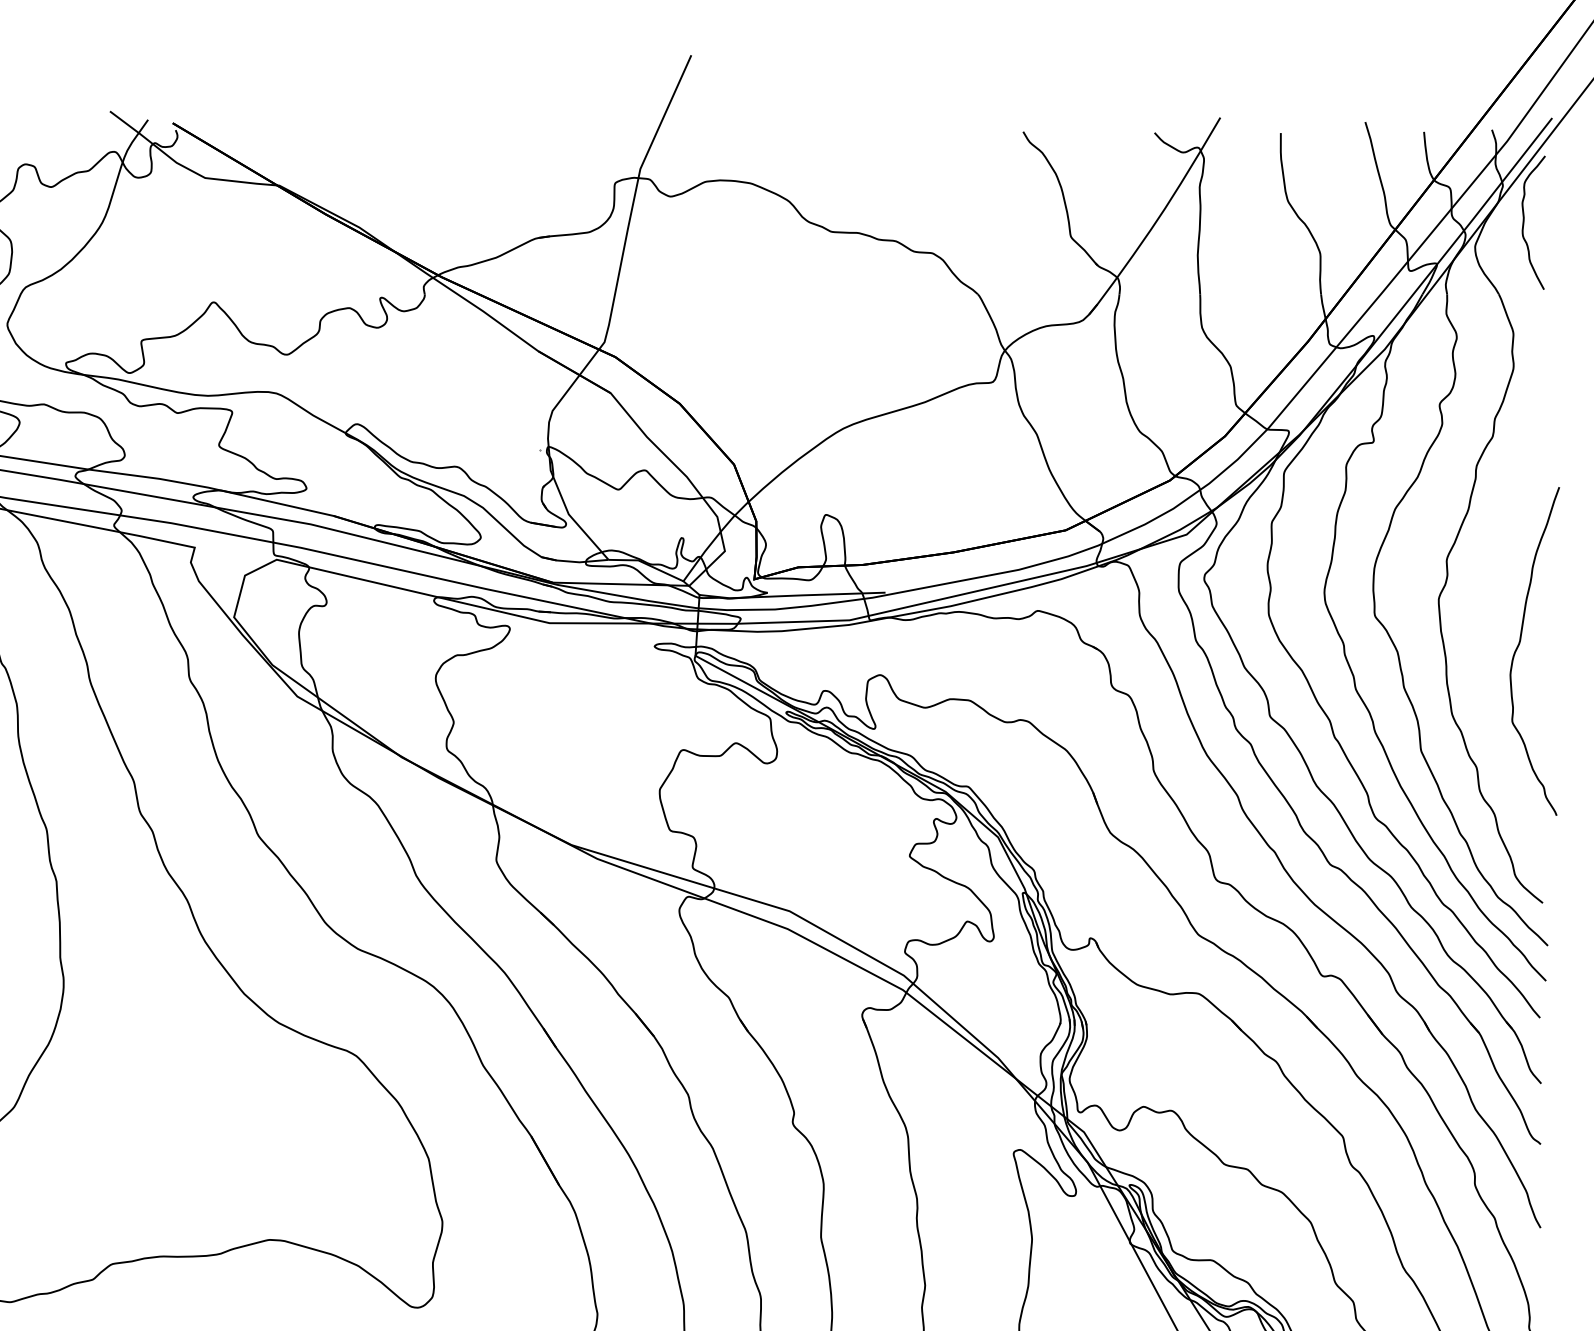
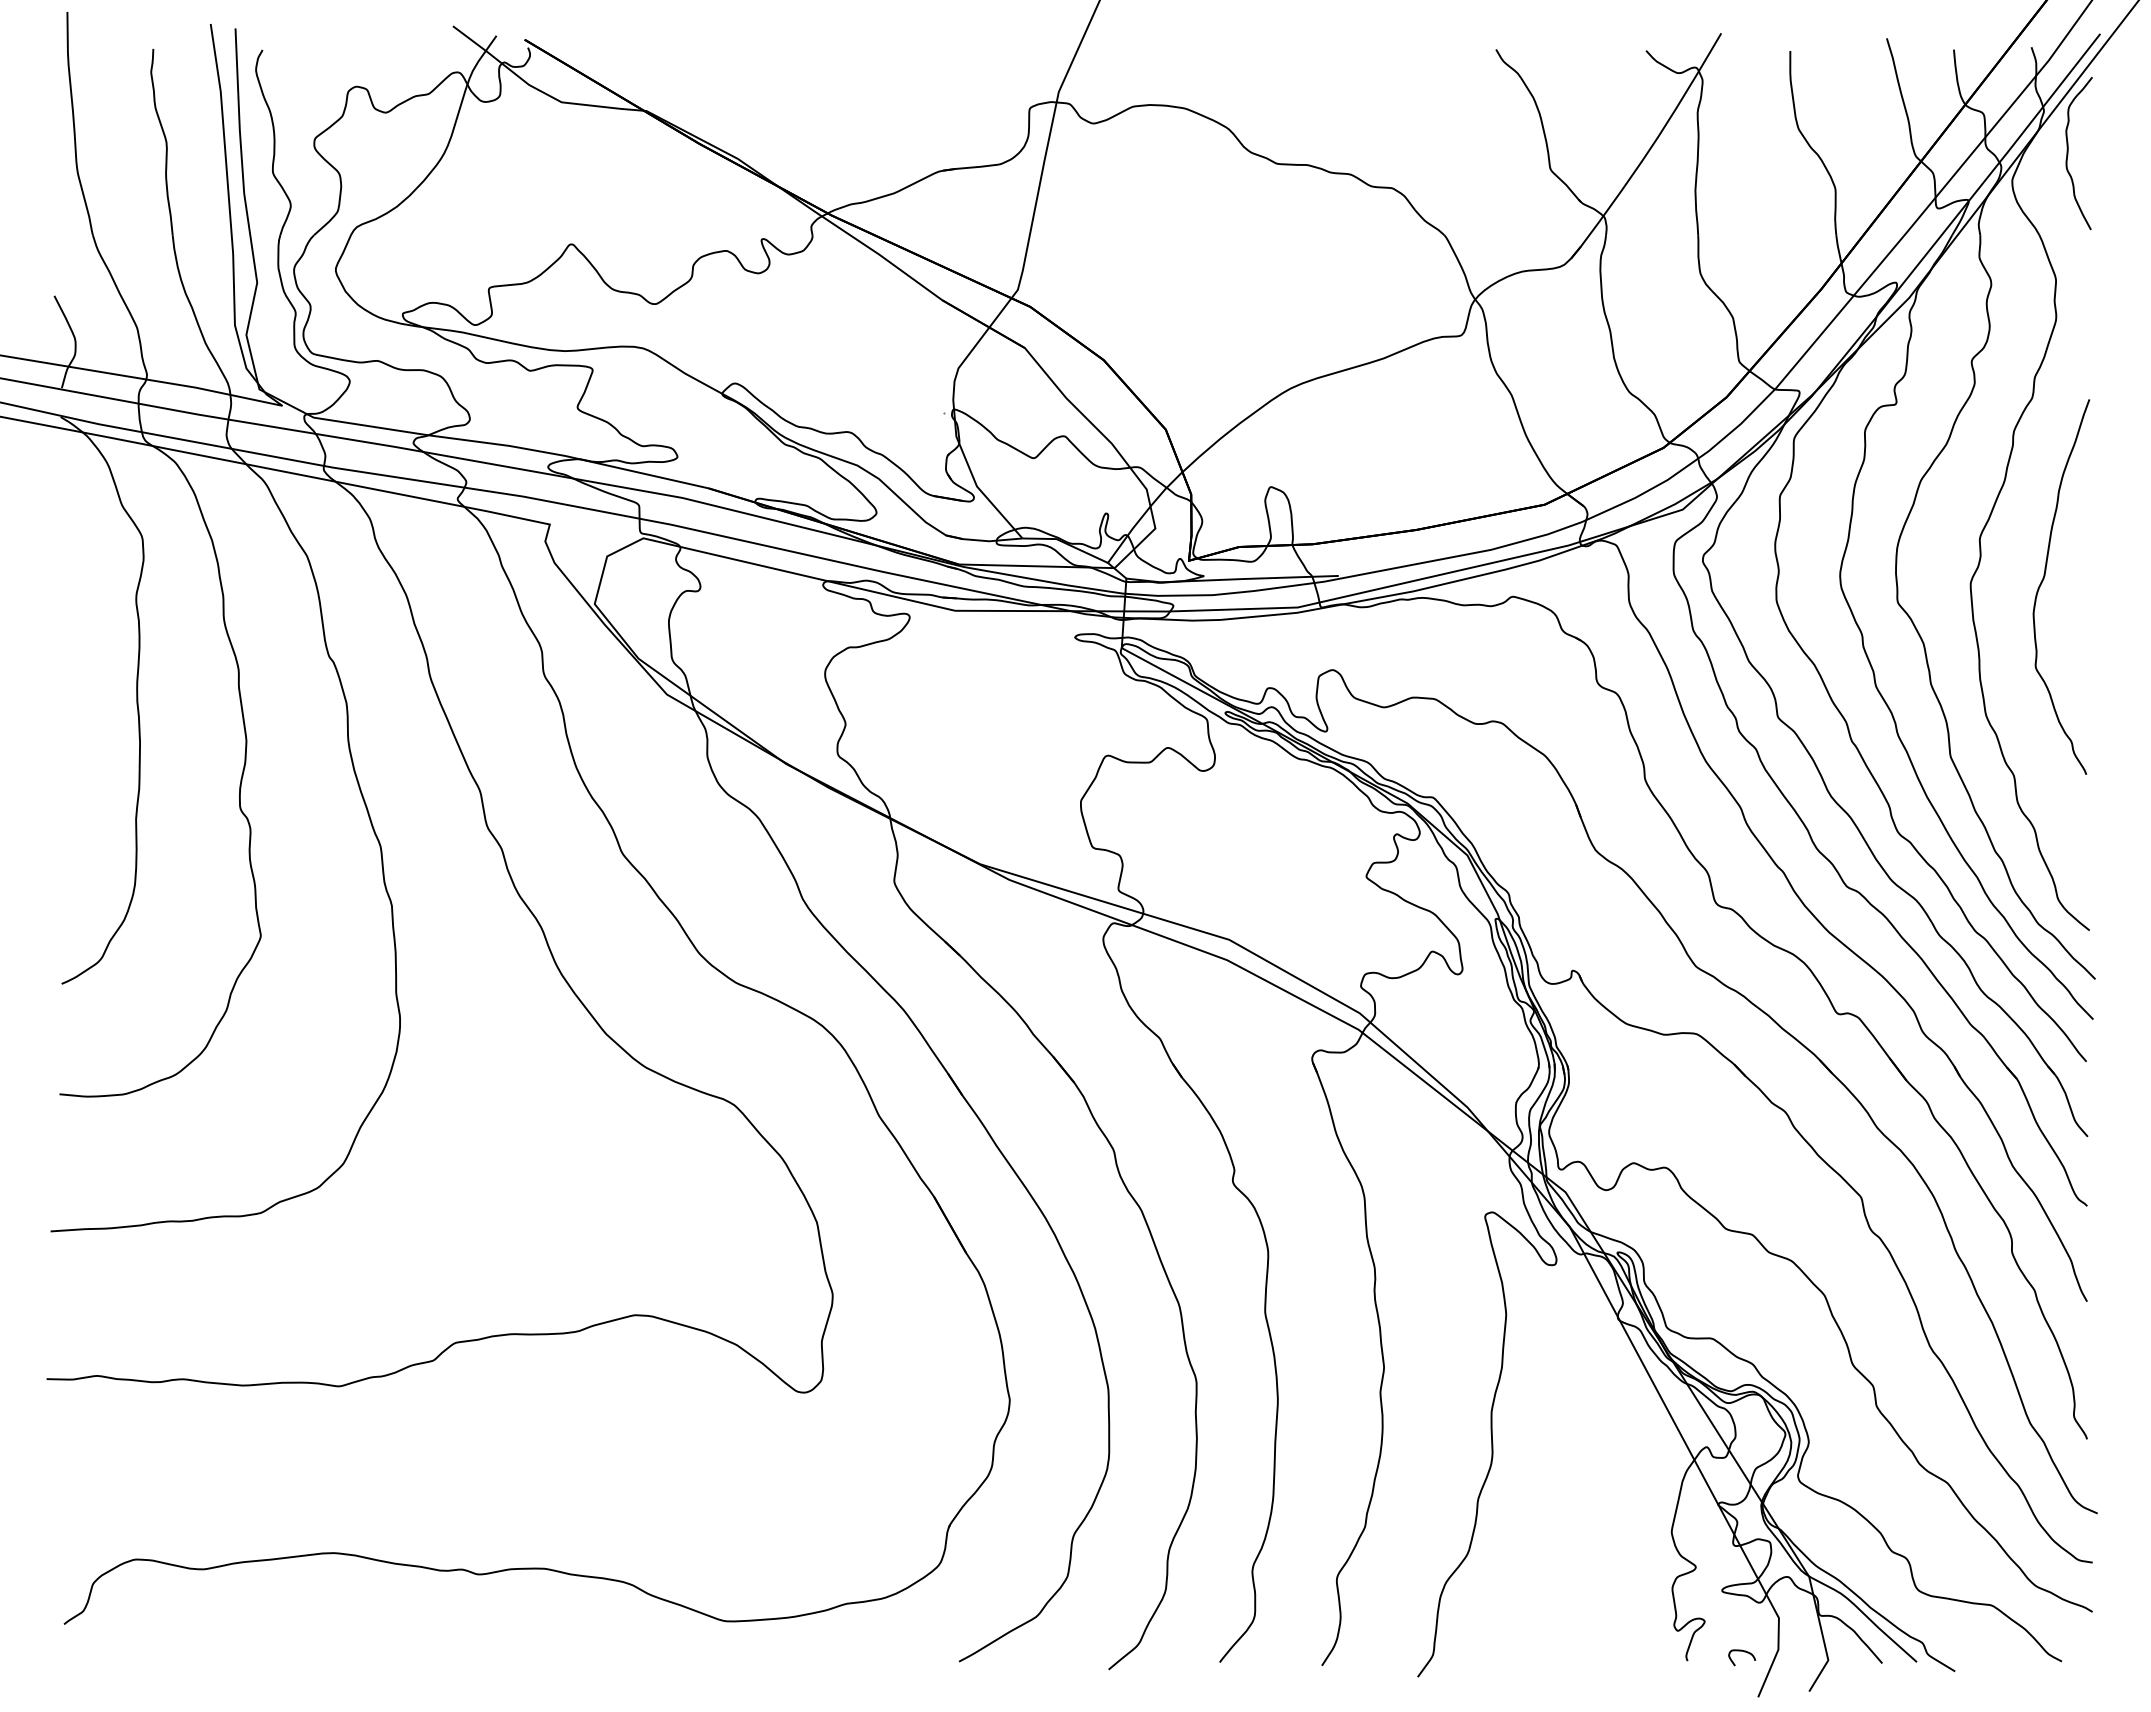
curve: (1520, 644) -> (2044, 579), moved

